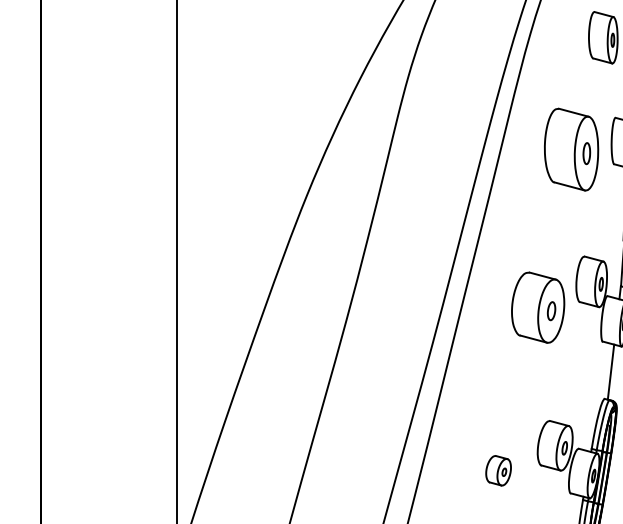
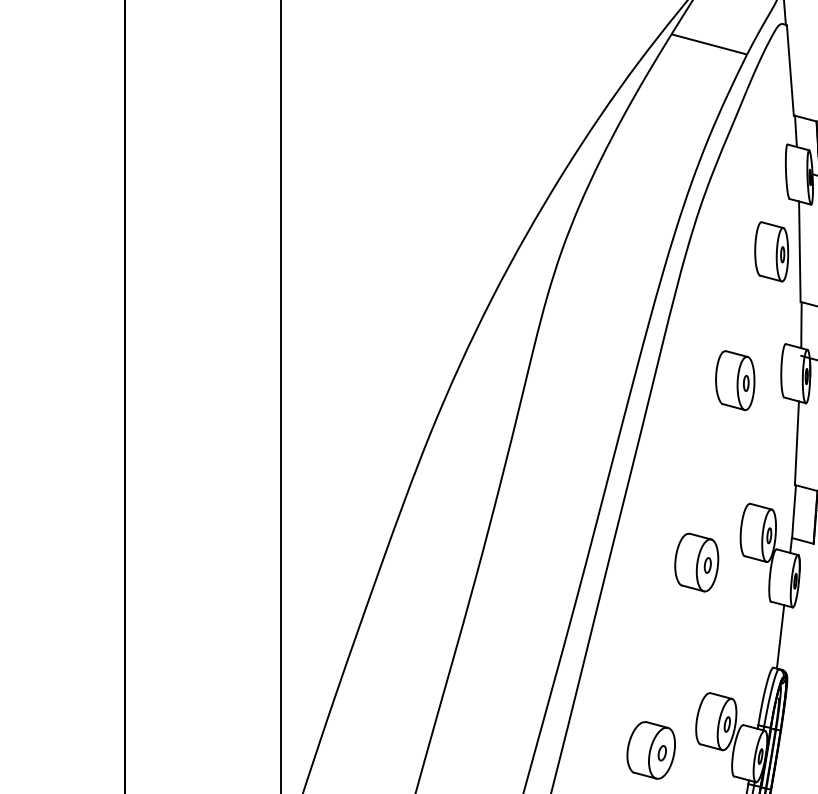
part: (571, 149) -> (735, 380), size x0.62
part: (537, 307) -> (696, 562), size x0.71
part: (498, 470) -> (650, 750), size x1.67

